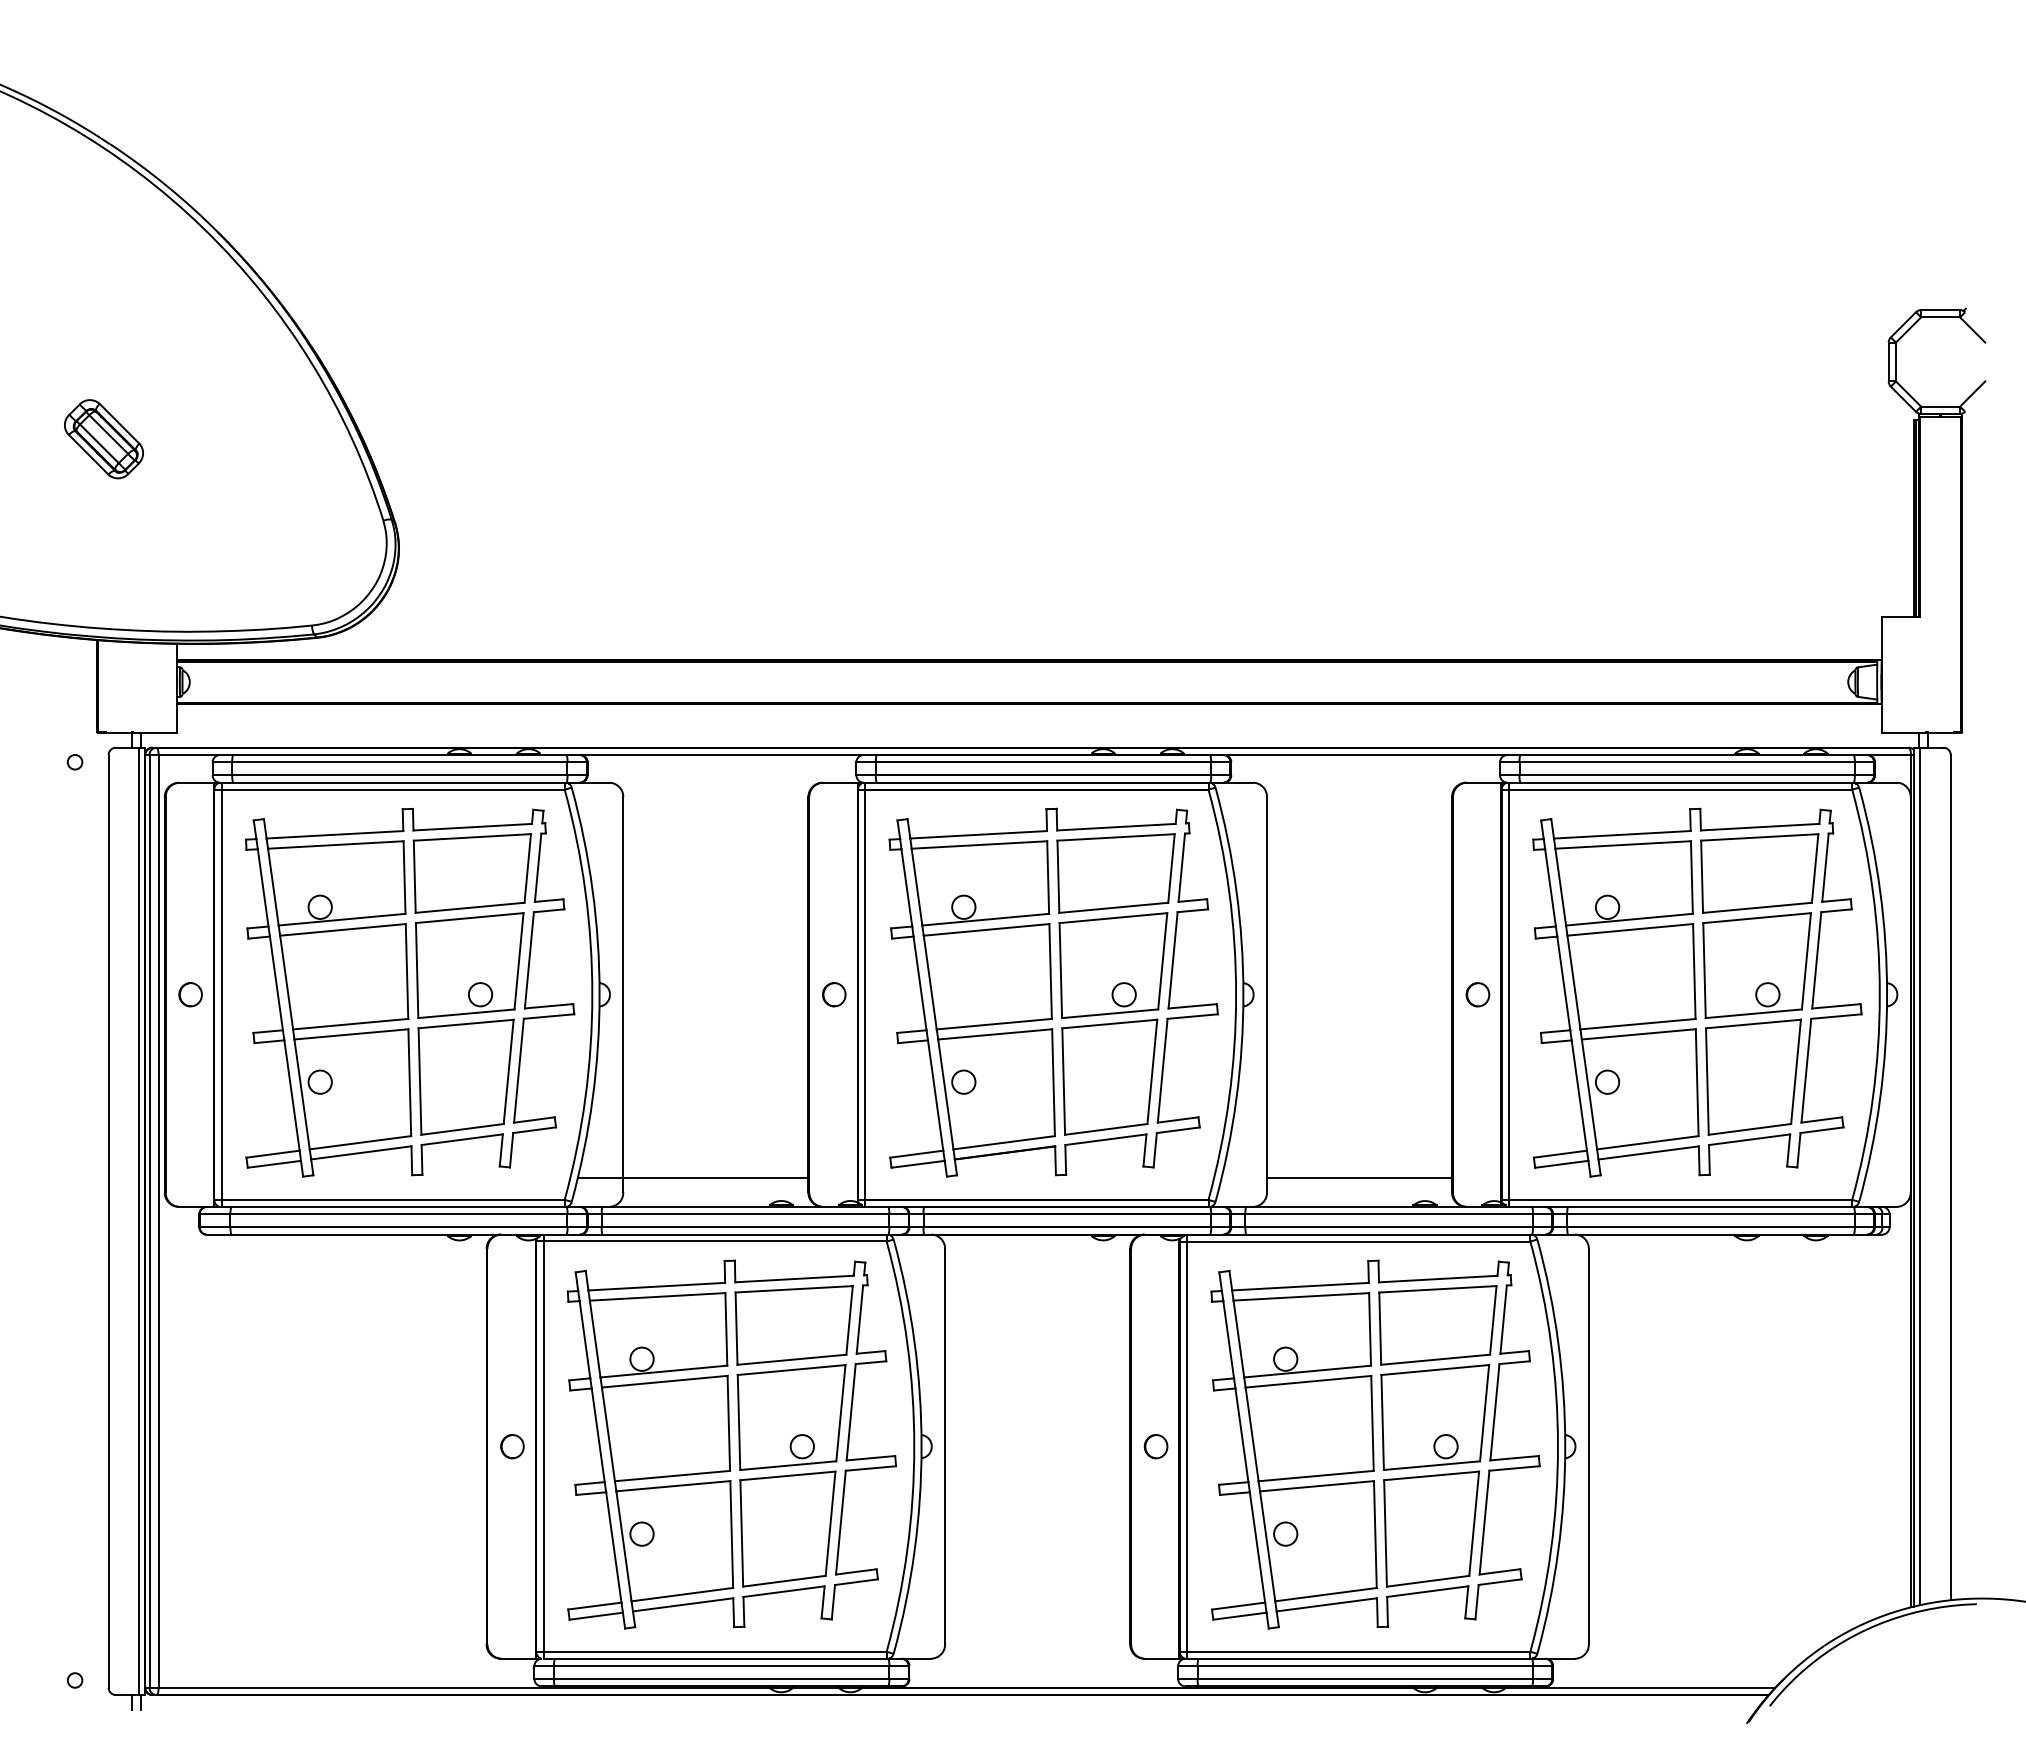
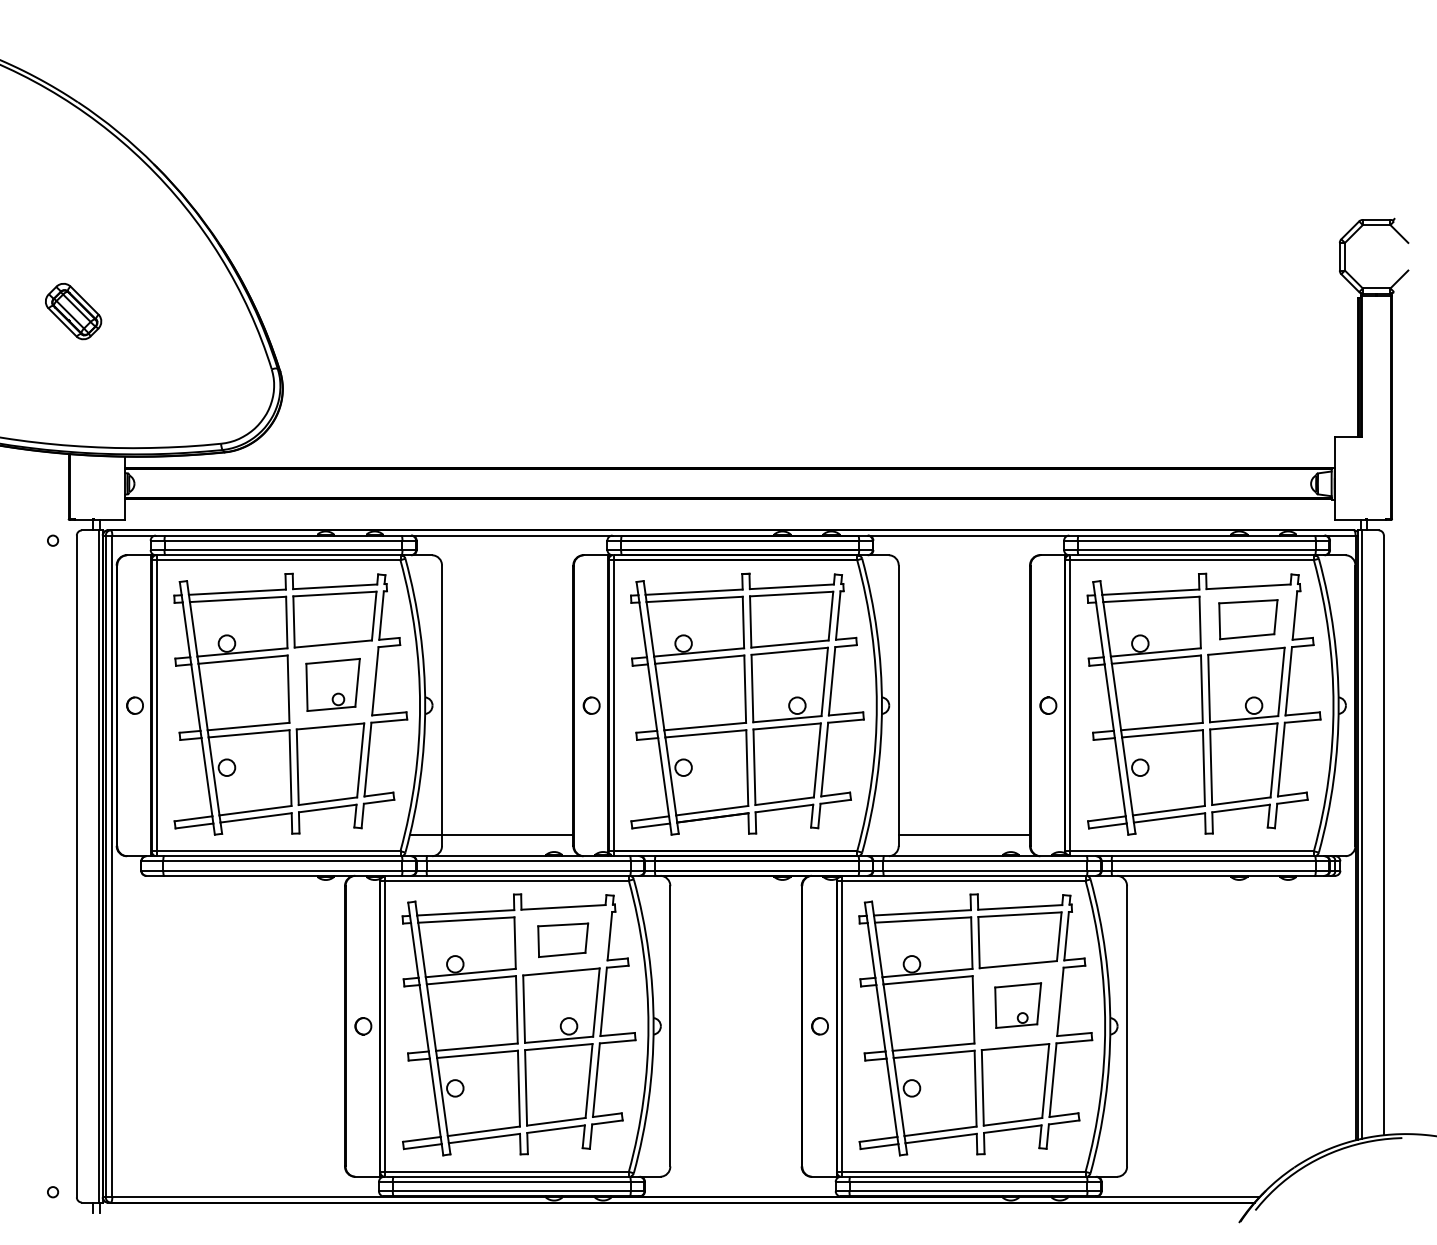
part: (1759, 873) -> (1248, 619), size x0.7
part: (469, 965) -> (332, 684), size x0.7
part: (793, 1325) -> (562, 940), size x0.6
part: (1435, 1417) -> (1018, 1005), size x0.6

